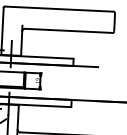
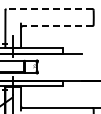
line: (59, 9) -> (49, 9), solid -> dashed
line: (69, 31) -> (58, 26), solid -> dashed

